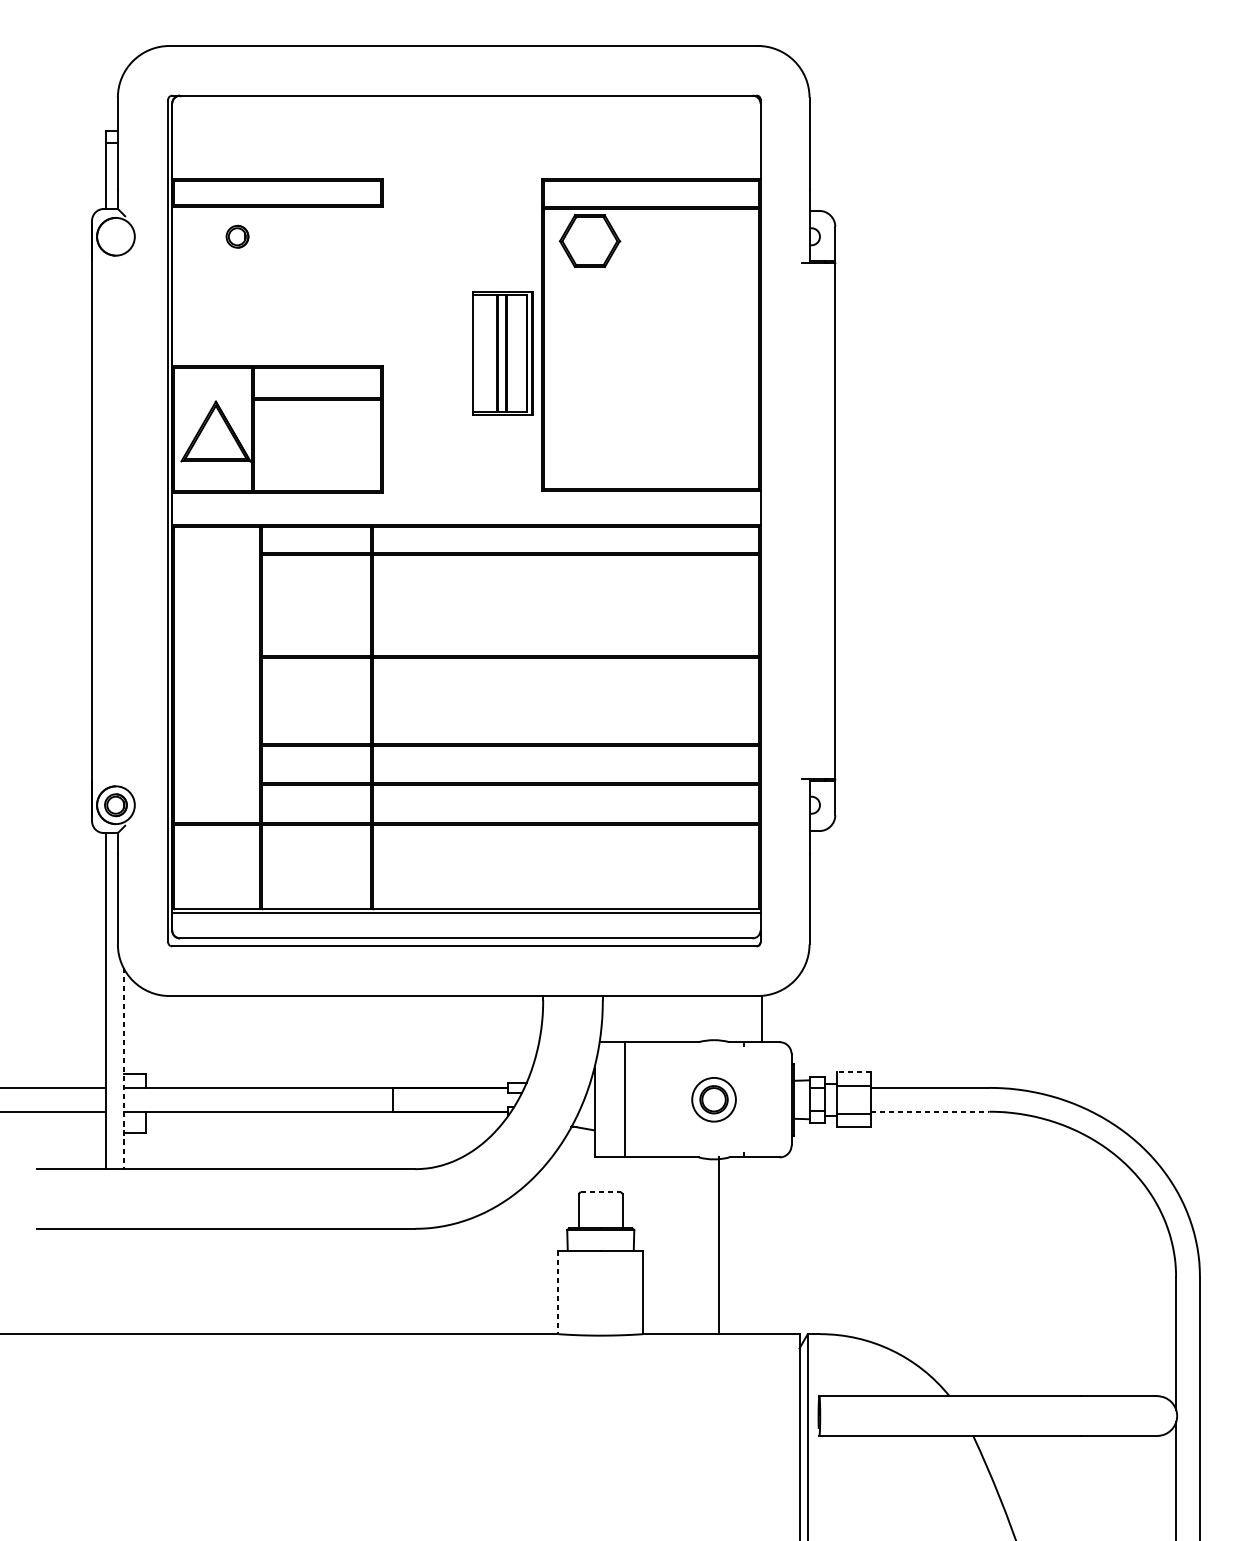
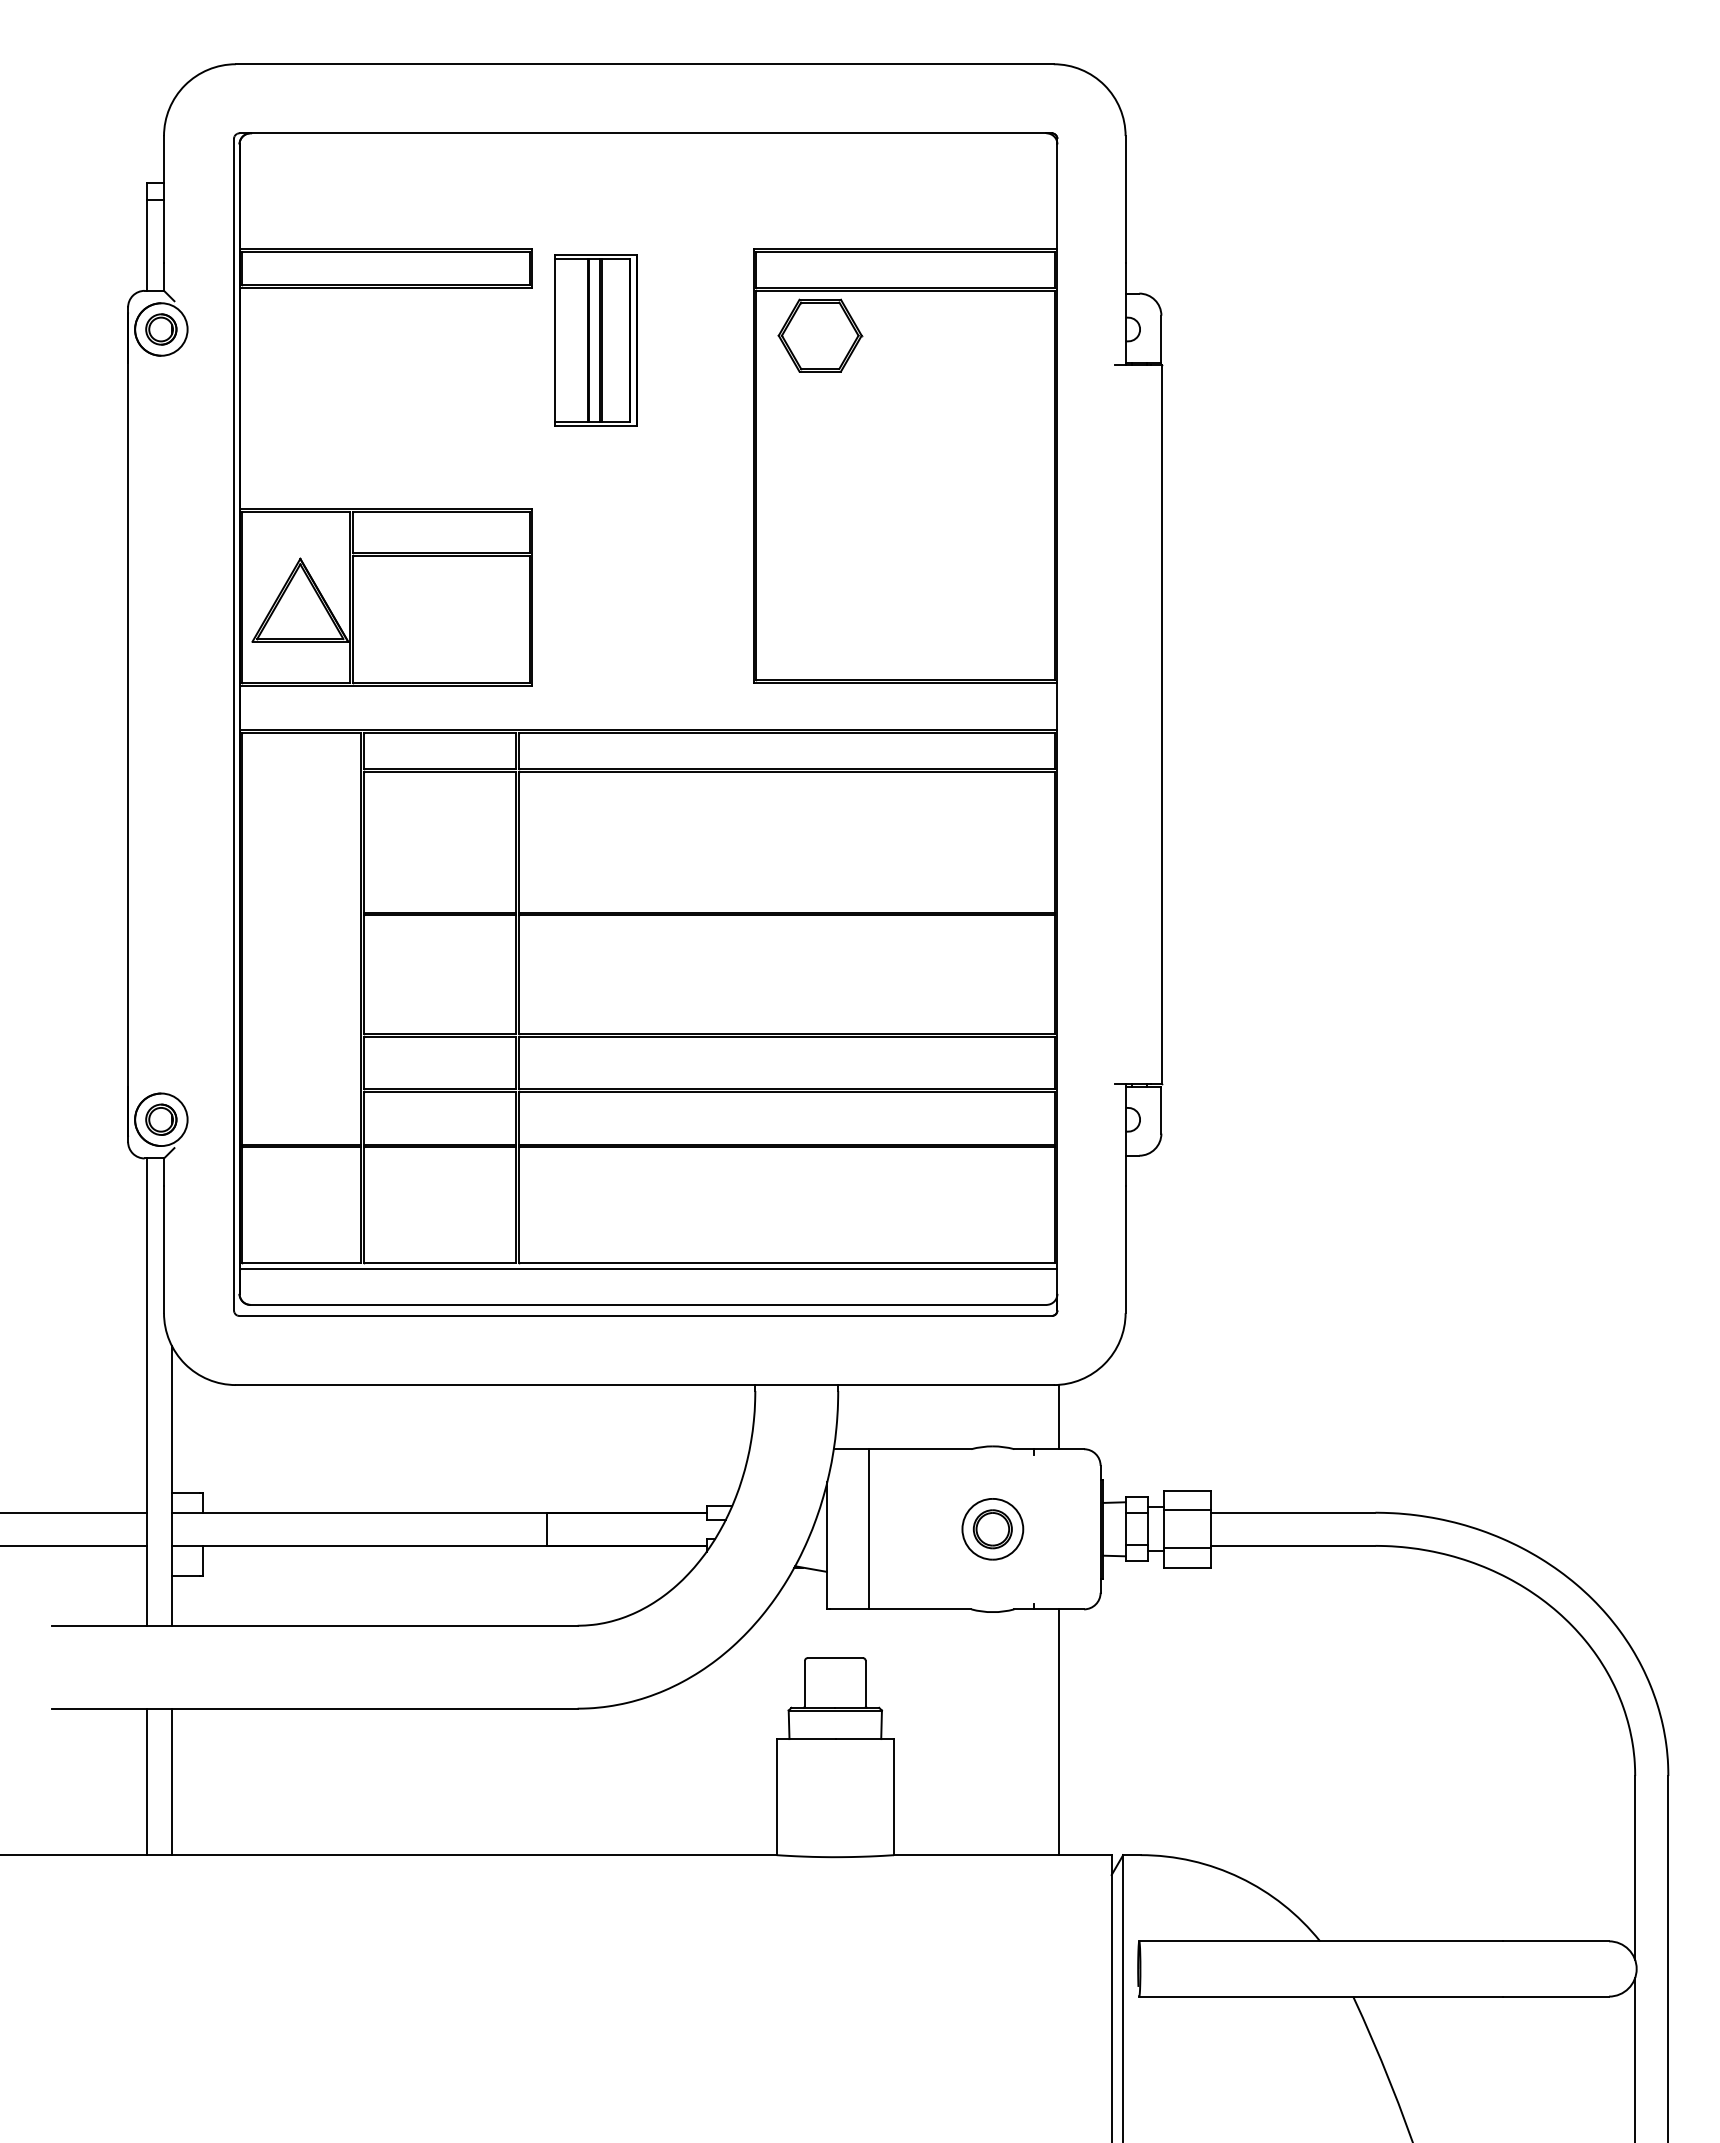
part: (237, 236) -> (161, 329), moved
part: (502, 353) -> (595, 340), moved
line: (123, 1069) -> (172, 1486), dashed -> solid
line: (854, 1072) -> (1187, 1491), dashed -> solid
line: (930, 1111) -> (1293, 1545), dashed -> solid
line: (600, 1192) -> (835, 1658), dashed -> solid
line: (718, 1245) -> (1059, 1732), moved
line: (105, 1281) -> (147, 1781), added
line: (123, 1281) -> (172, 1781), added
line: (558, 1292) -> (776, 1797), dashed -> solid

